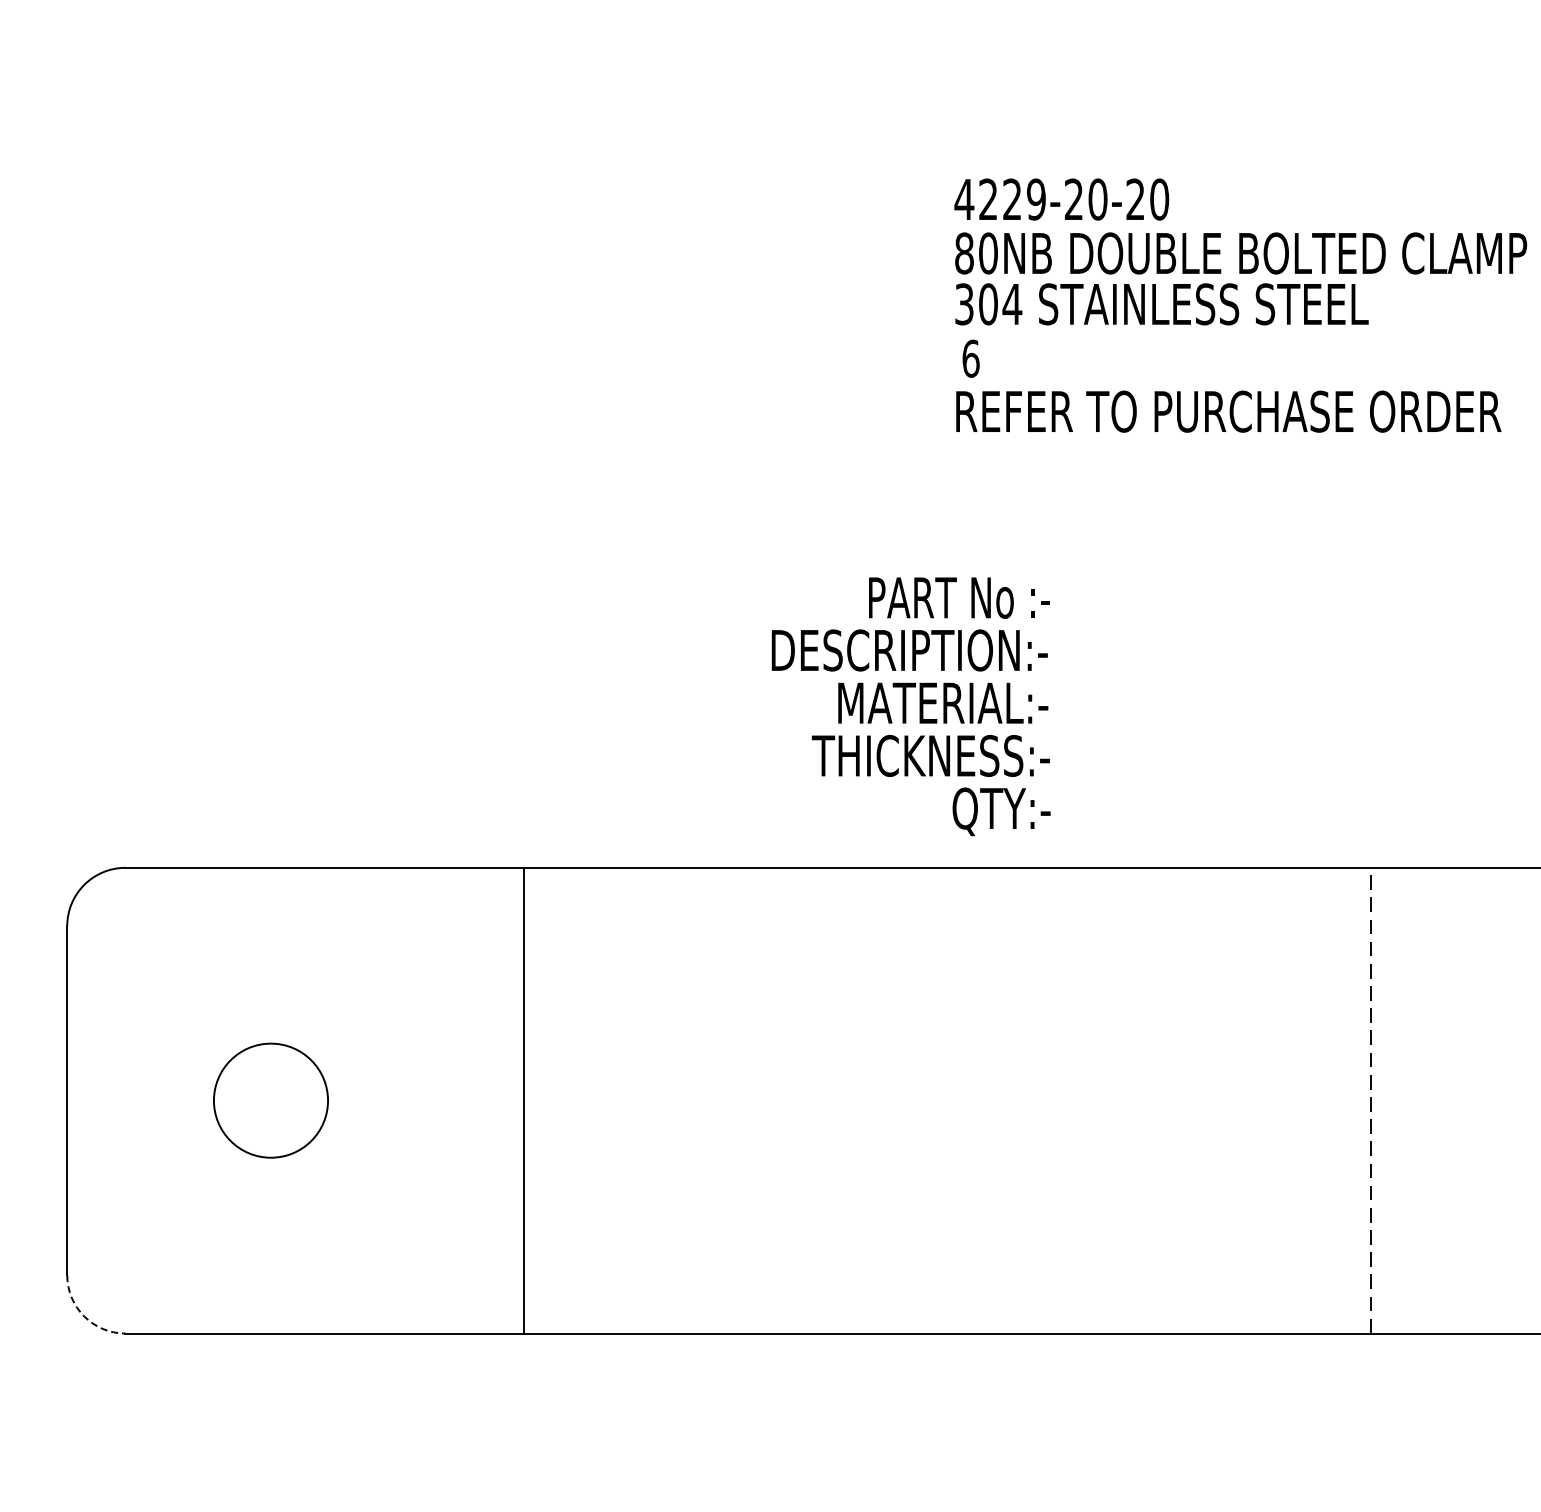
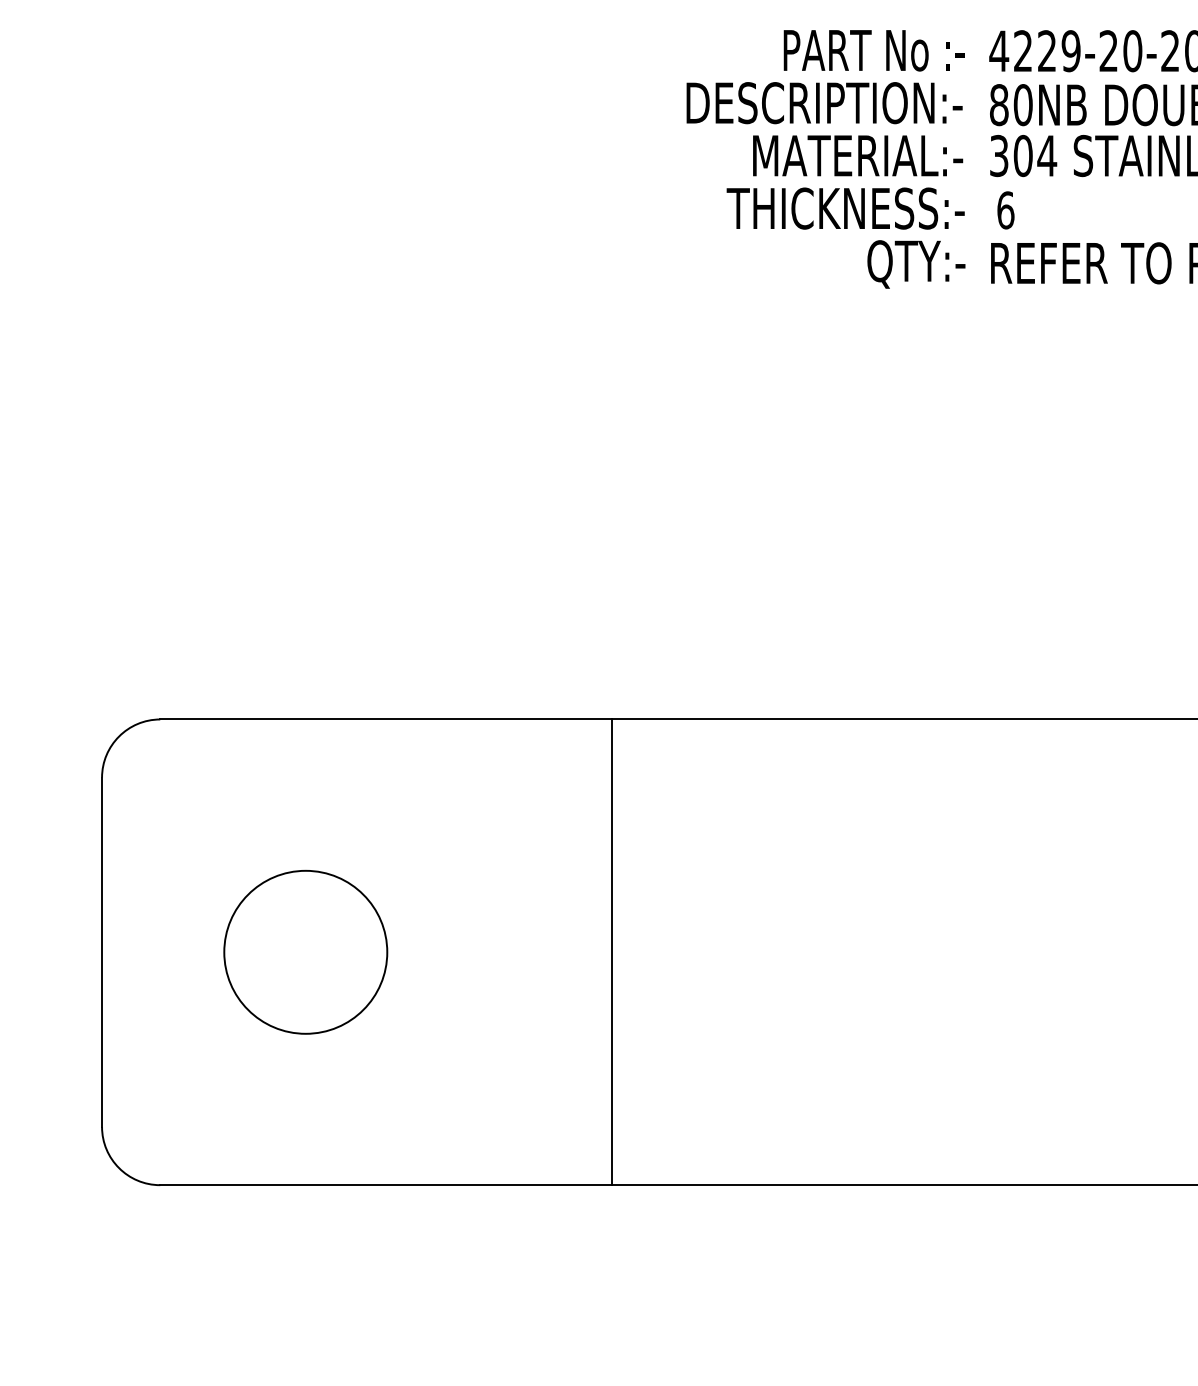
text: (910, 706) -> (825, 159), moved
circle: (270, 1100) -> (305, 952), size x1.43
line: (524, 1100) -> (612, 952), moved
arc: (84, 1316) -> (119, 1168), dashed -> solid

